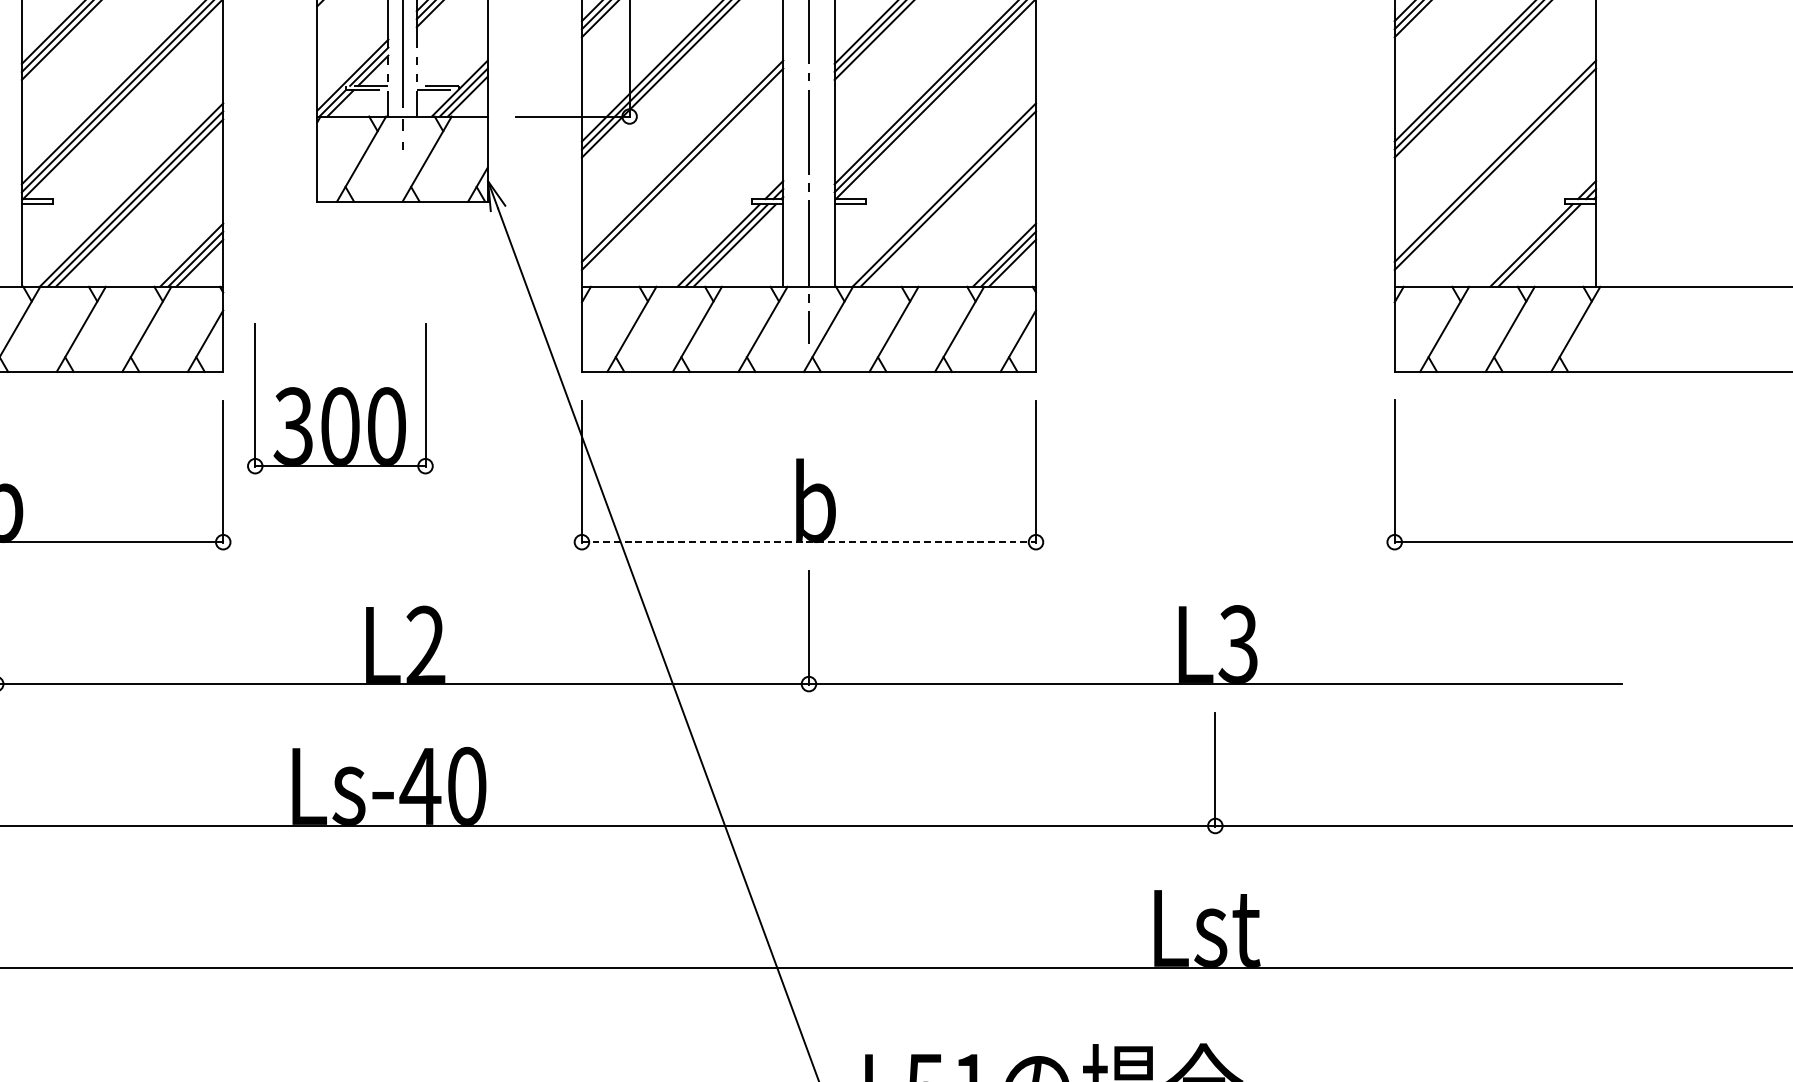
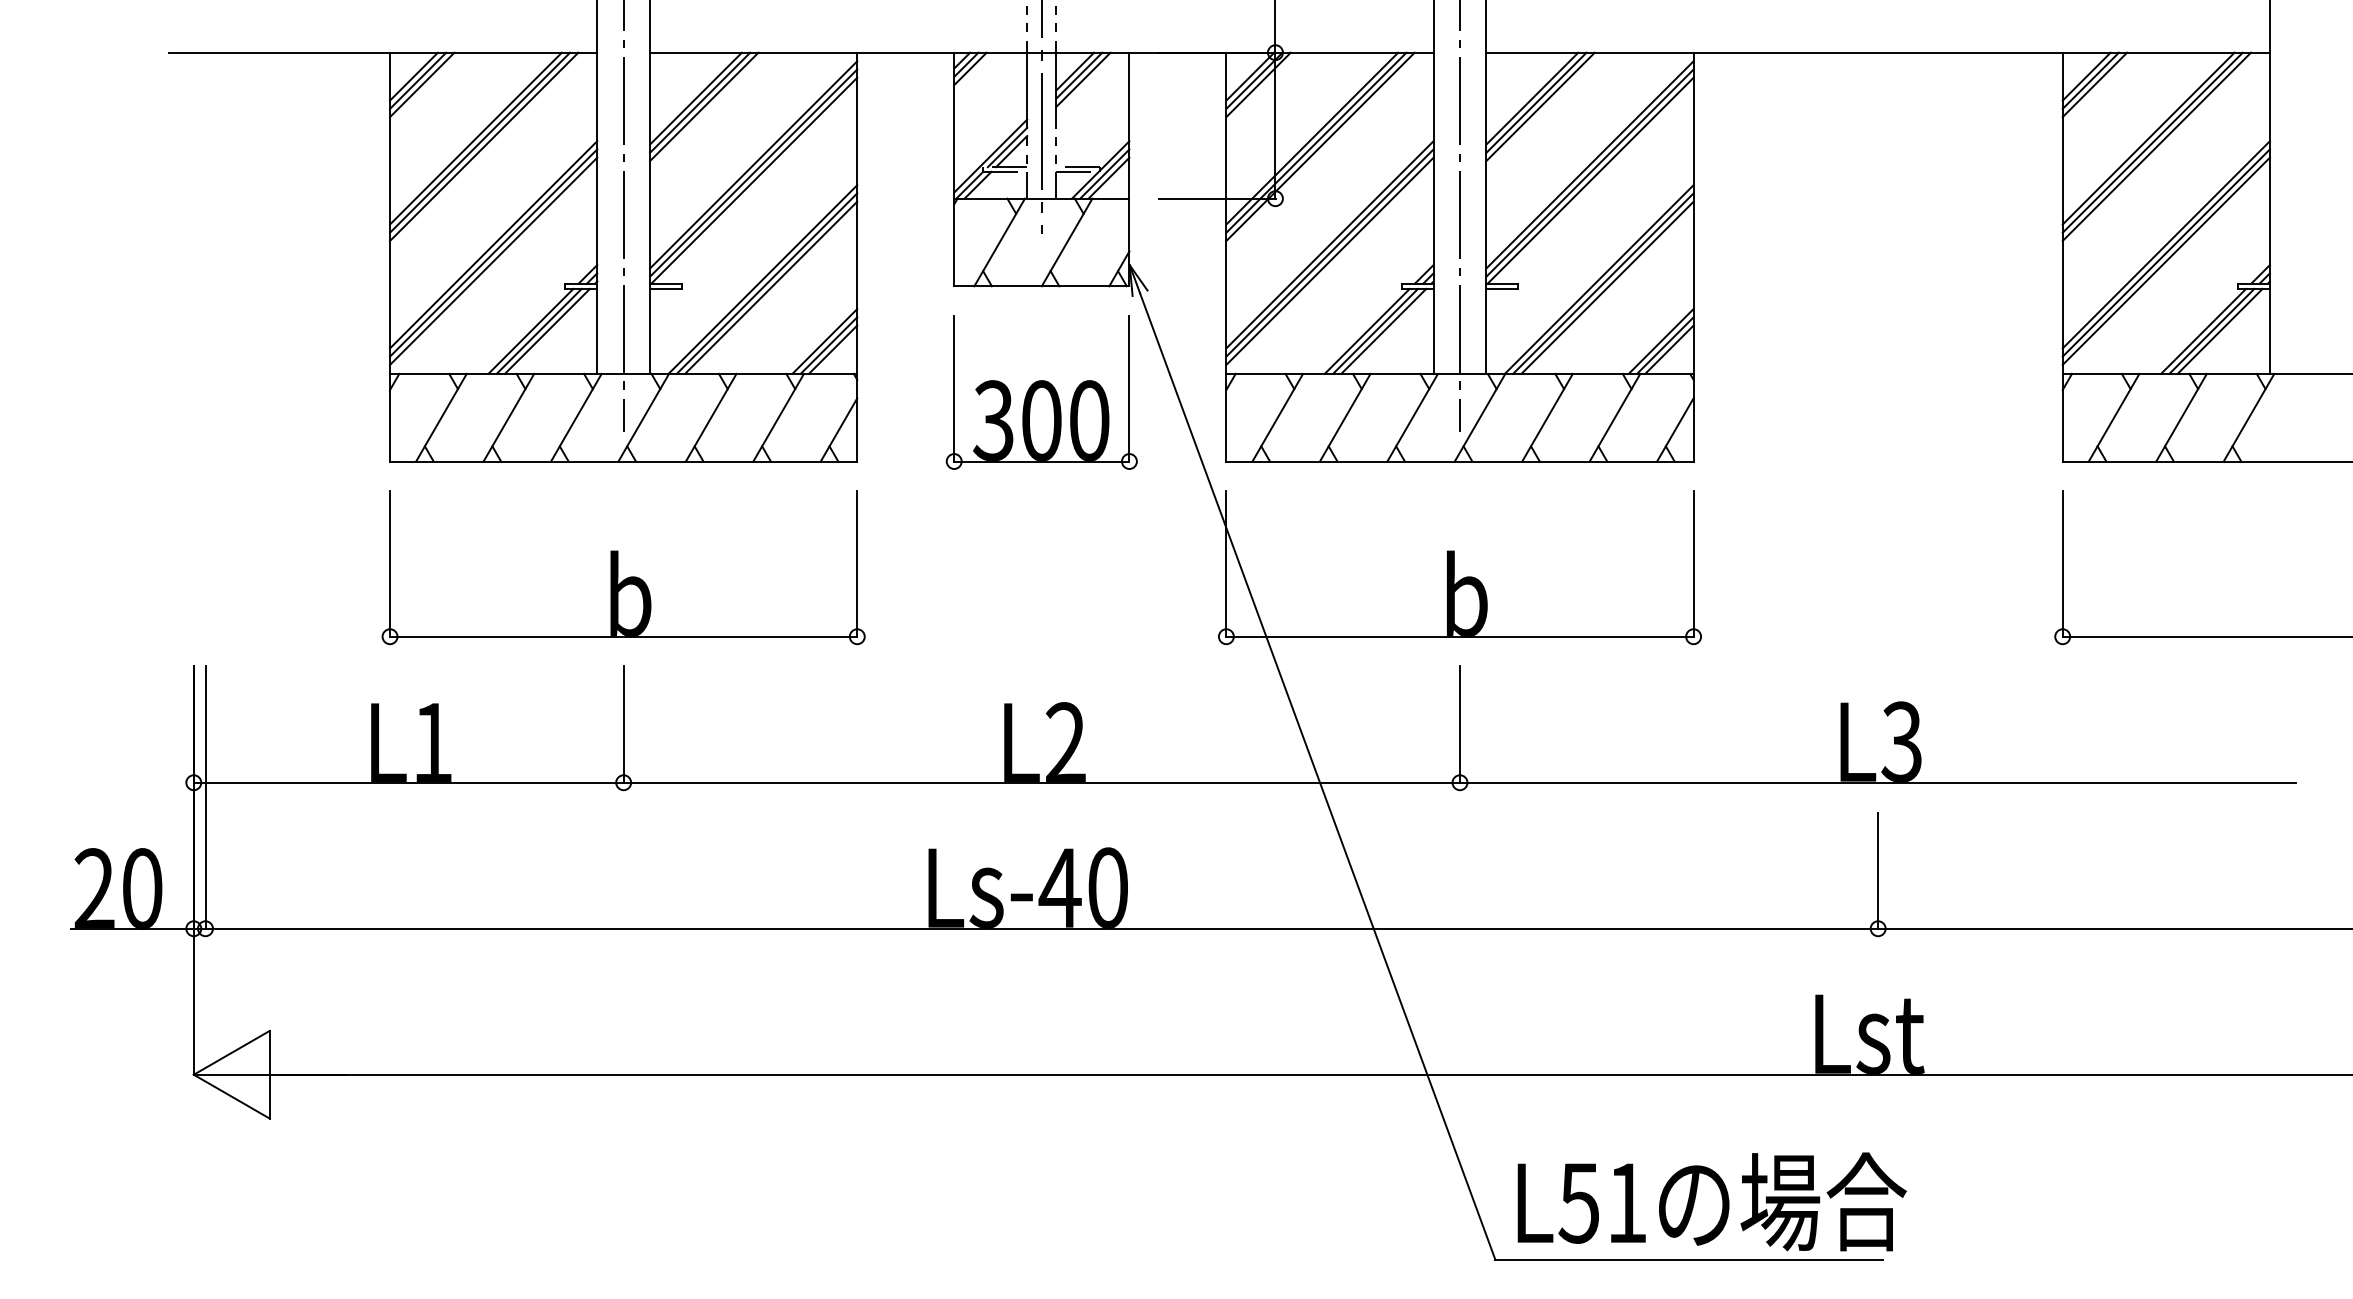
line: (682, 176) -> (1329, 260), added
line: (1494, 176) -> (2165, 260), added
line: (952, 202) -> (1607, 287), added
line: (1547, 244) -> (2219, 330), added
part: (340, 399) -> (1041, 392), moved
line: (809, 541) -> (1460, 636), dashed -> solid

